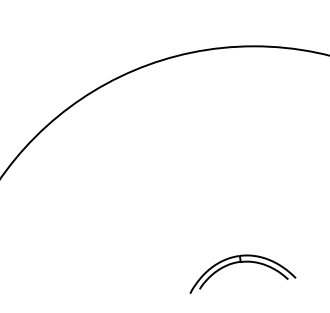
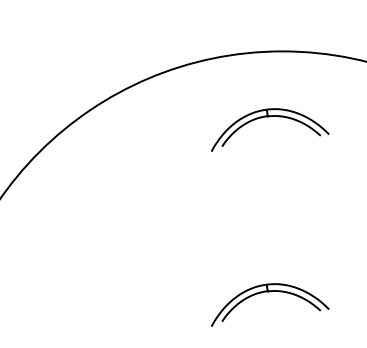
part: (243, 105) -> (270, 117), added

